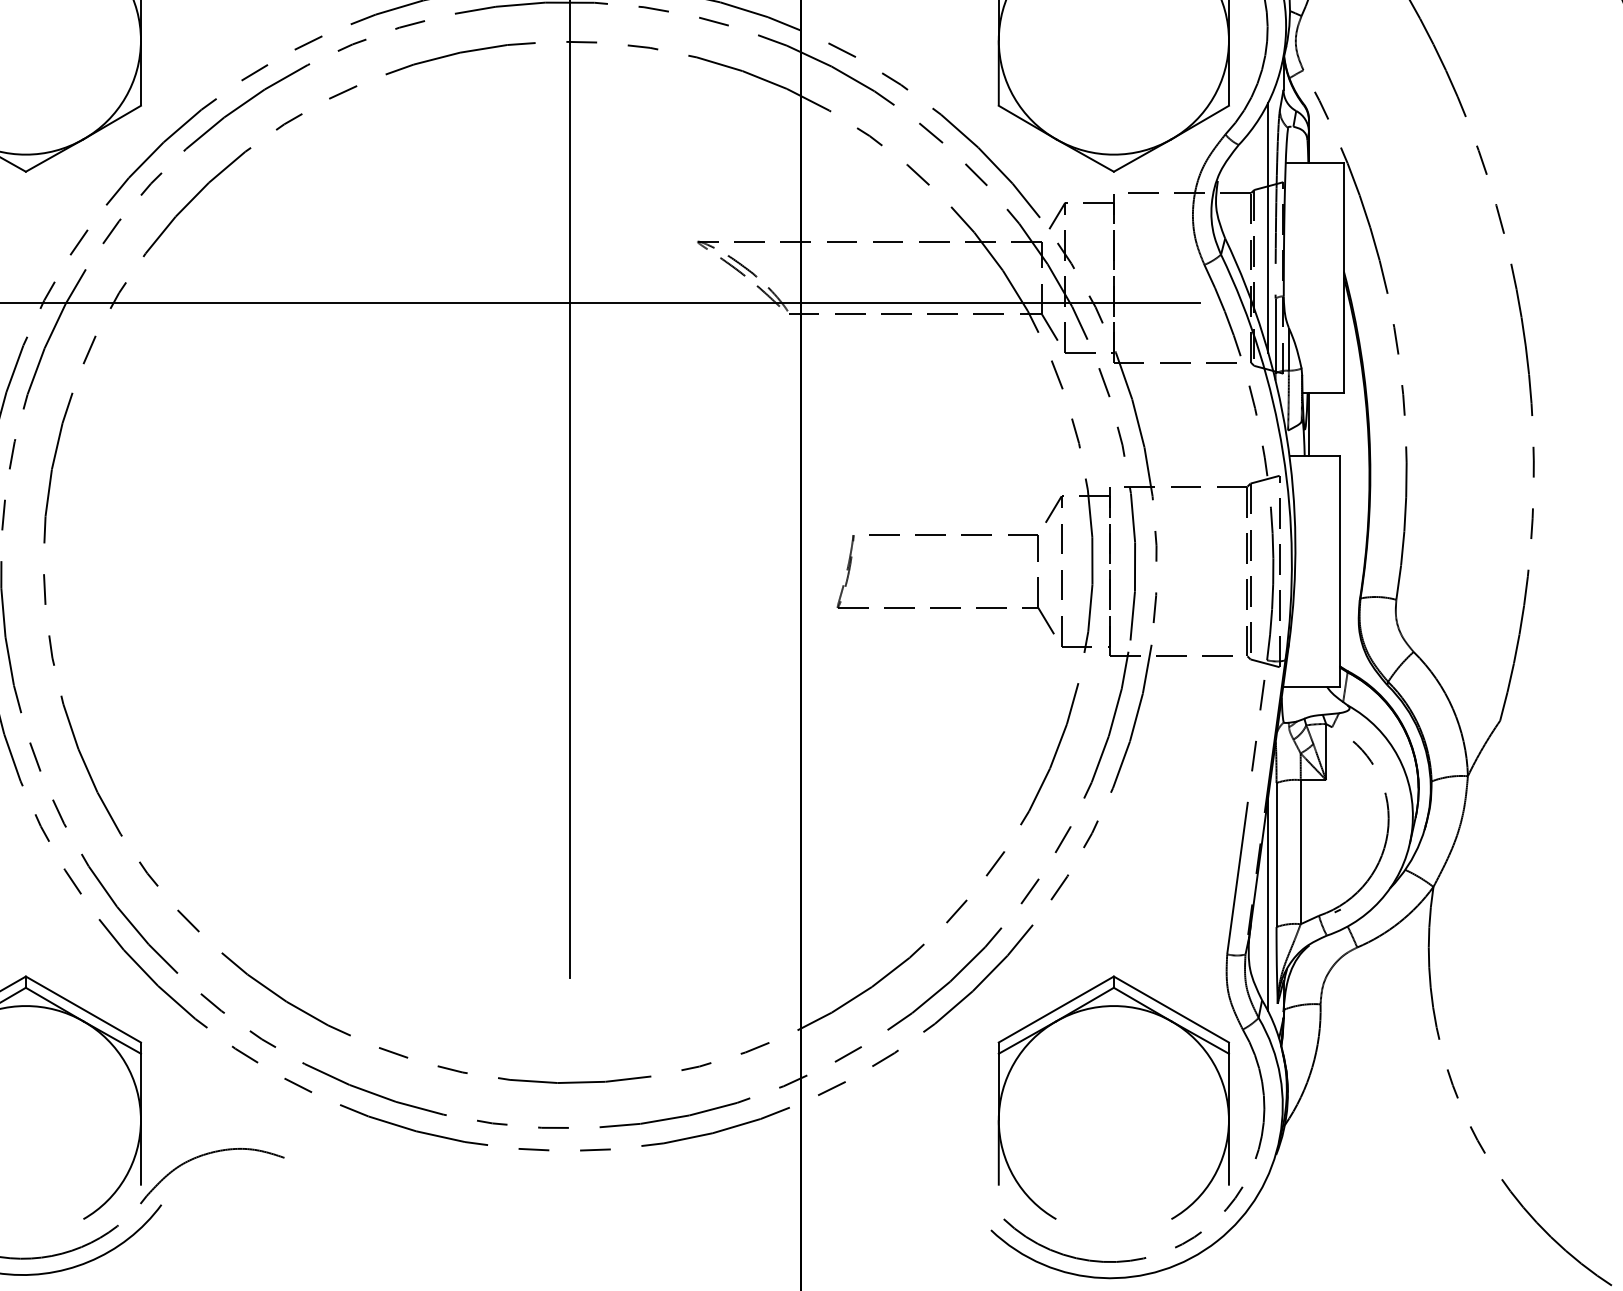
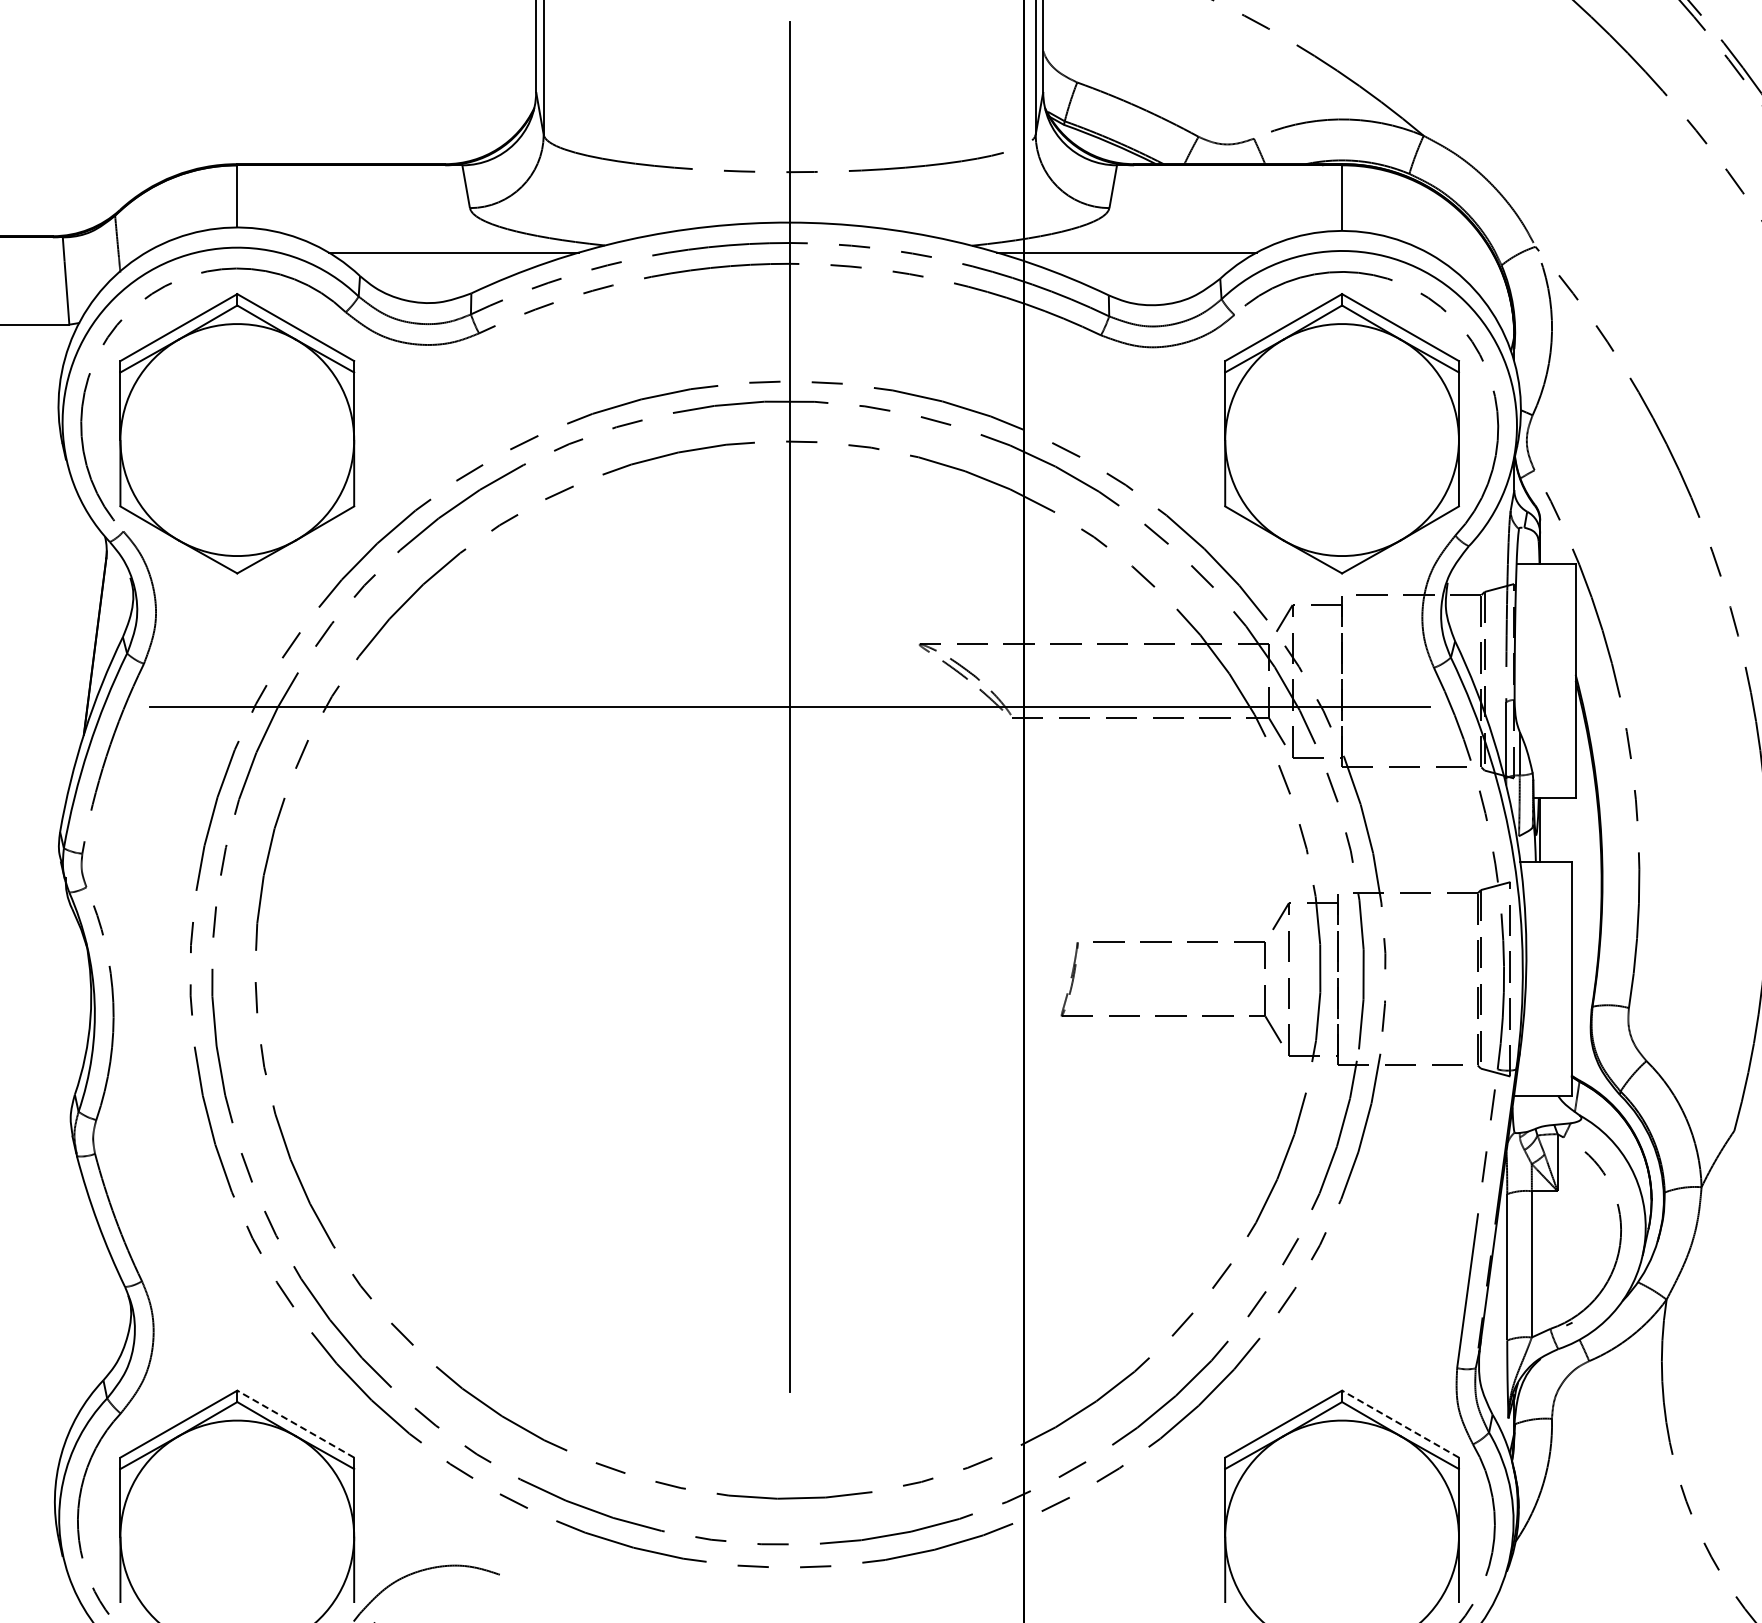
line: (1267, 227) -> (1498, 630), removed
line: (1267, 903) -> (1498, 1316), removed
line: (83, 1008) -> (295, 1423), solid -> dashed
line: (1171, 1008) -> (1400, 1423), solid -> dashed

